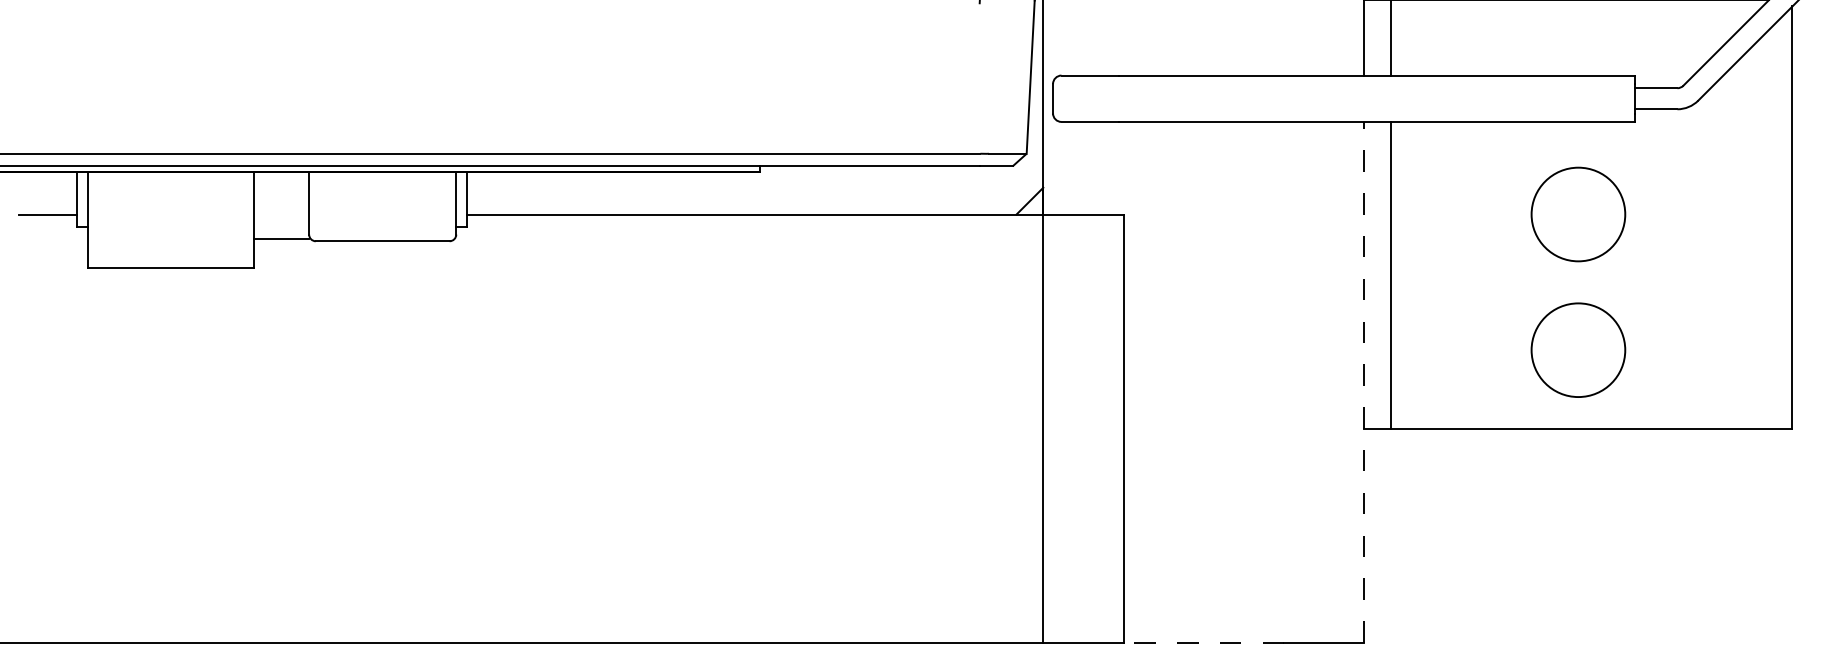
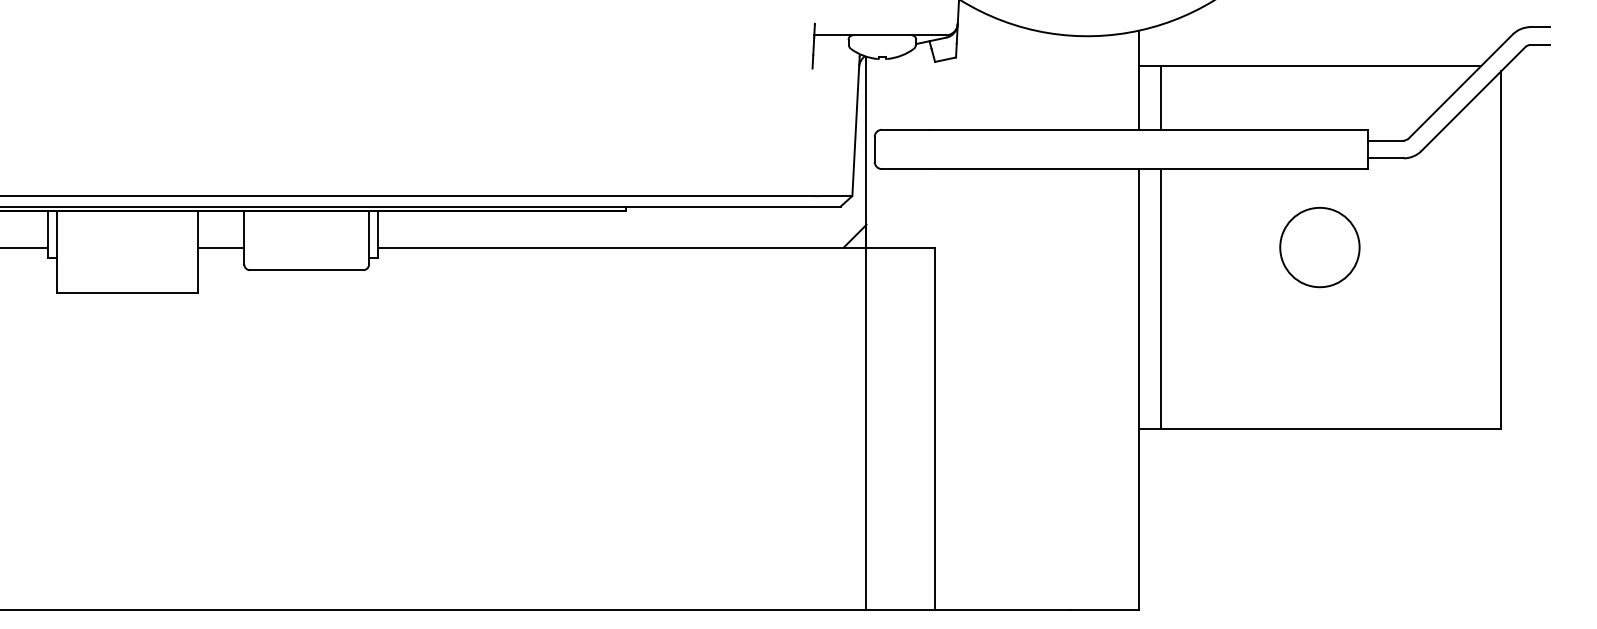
line: (281, 239) -> (220, 247), moved
circle: (1577, 350) -> (1319, 362), removed
line: (1364, 382) -> (1138, 389), dashed -> solid
line: (1203, 642) -> (1002, 610), dashed -> solid

